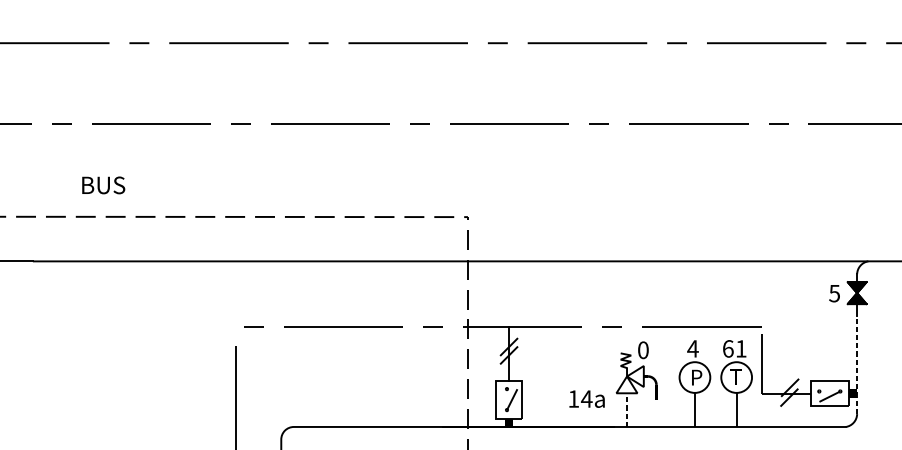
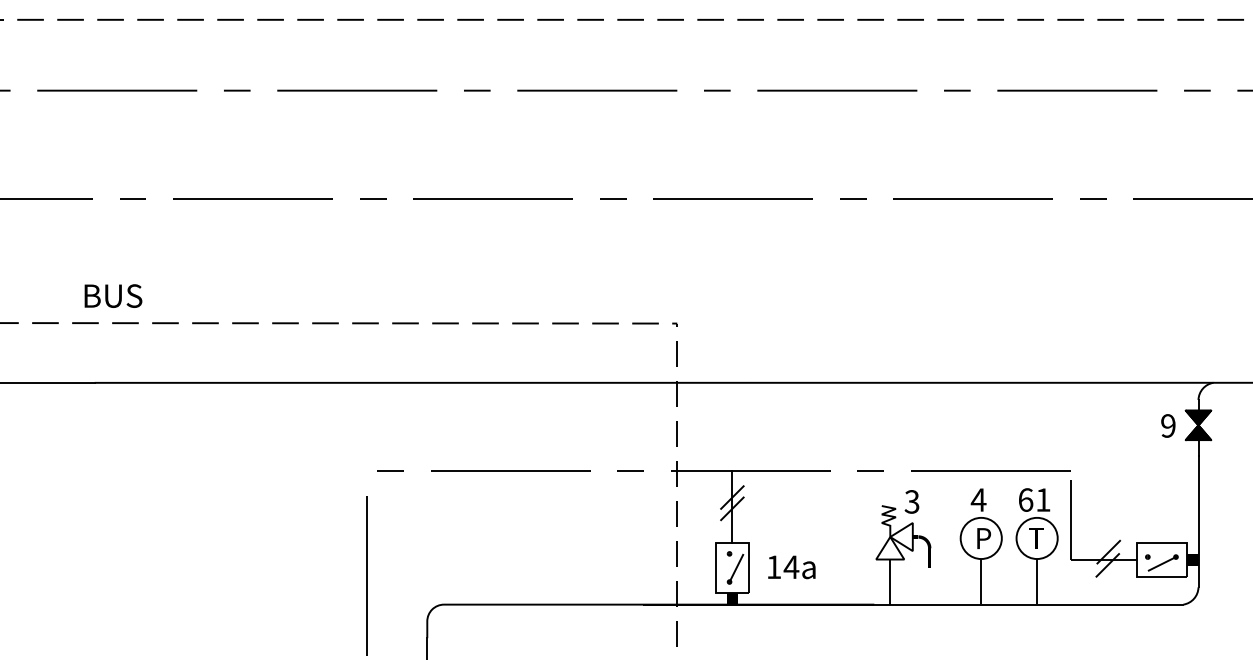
text: (103, 184) -> (113, 295), moved
text: (833, 293) -> (1167, 425), 5 -> 9
text: (642, 349) -> (911, 501), 0 -> 3
line: (857, 364) -> (1198, 521), dashed -> solid
text: (586, 399) -> (791, 567), moved
line: (627, 410) -> (890, 582), dashed -> solid

